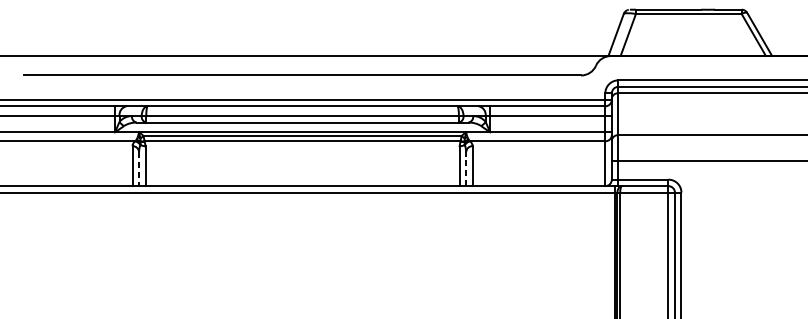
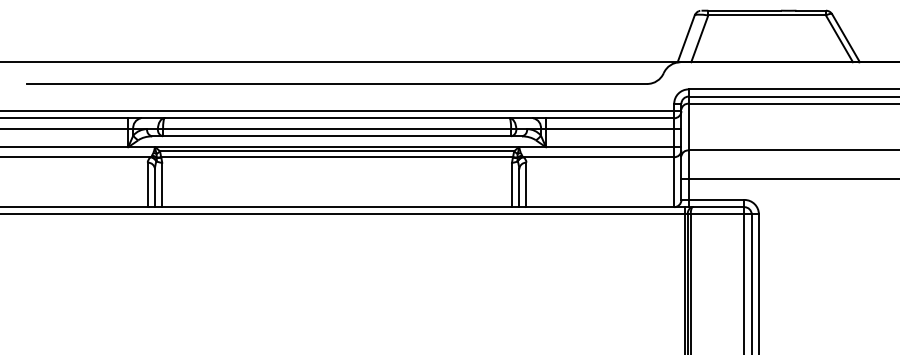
line: (139, 169) -> (155, 188), dashed -> solid
line: (466, 169) -> (519, 188), dashed -> solid

